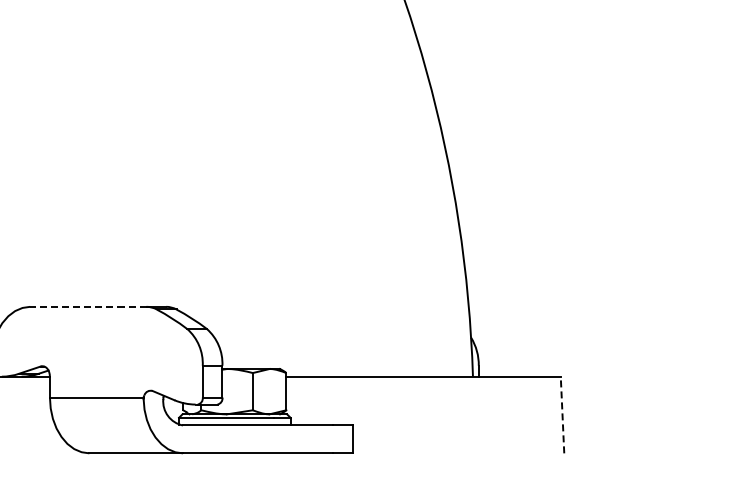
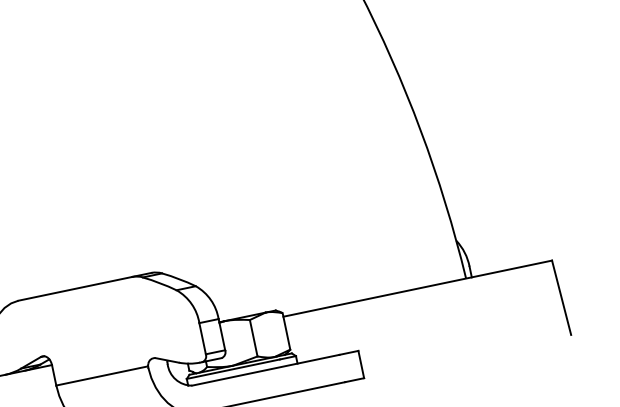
line: (87, 306) -> (74, 288), dashed -> solid
line: (562, 414) -> (561, 297), dashed -> solid

